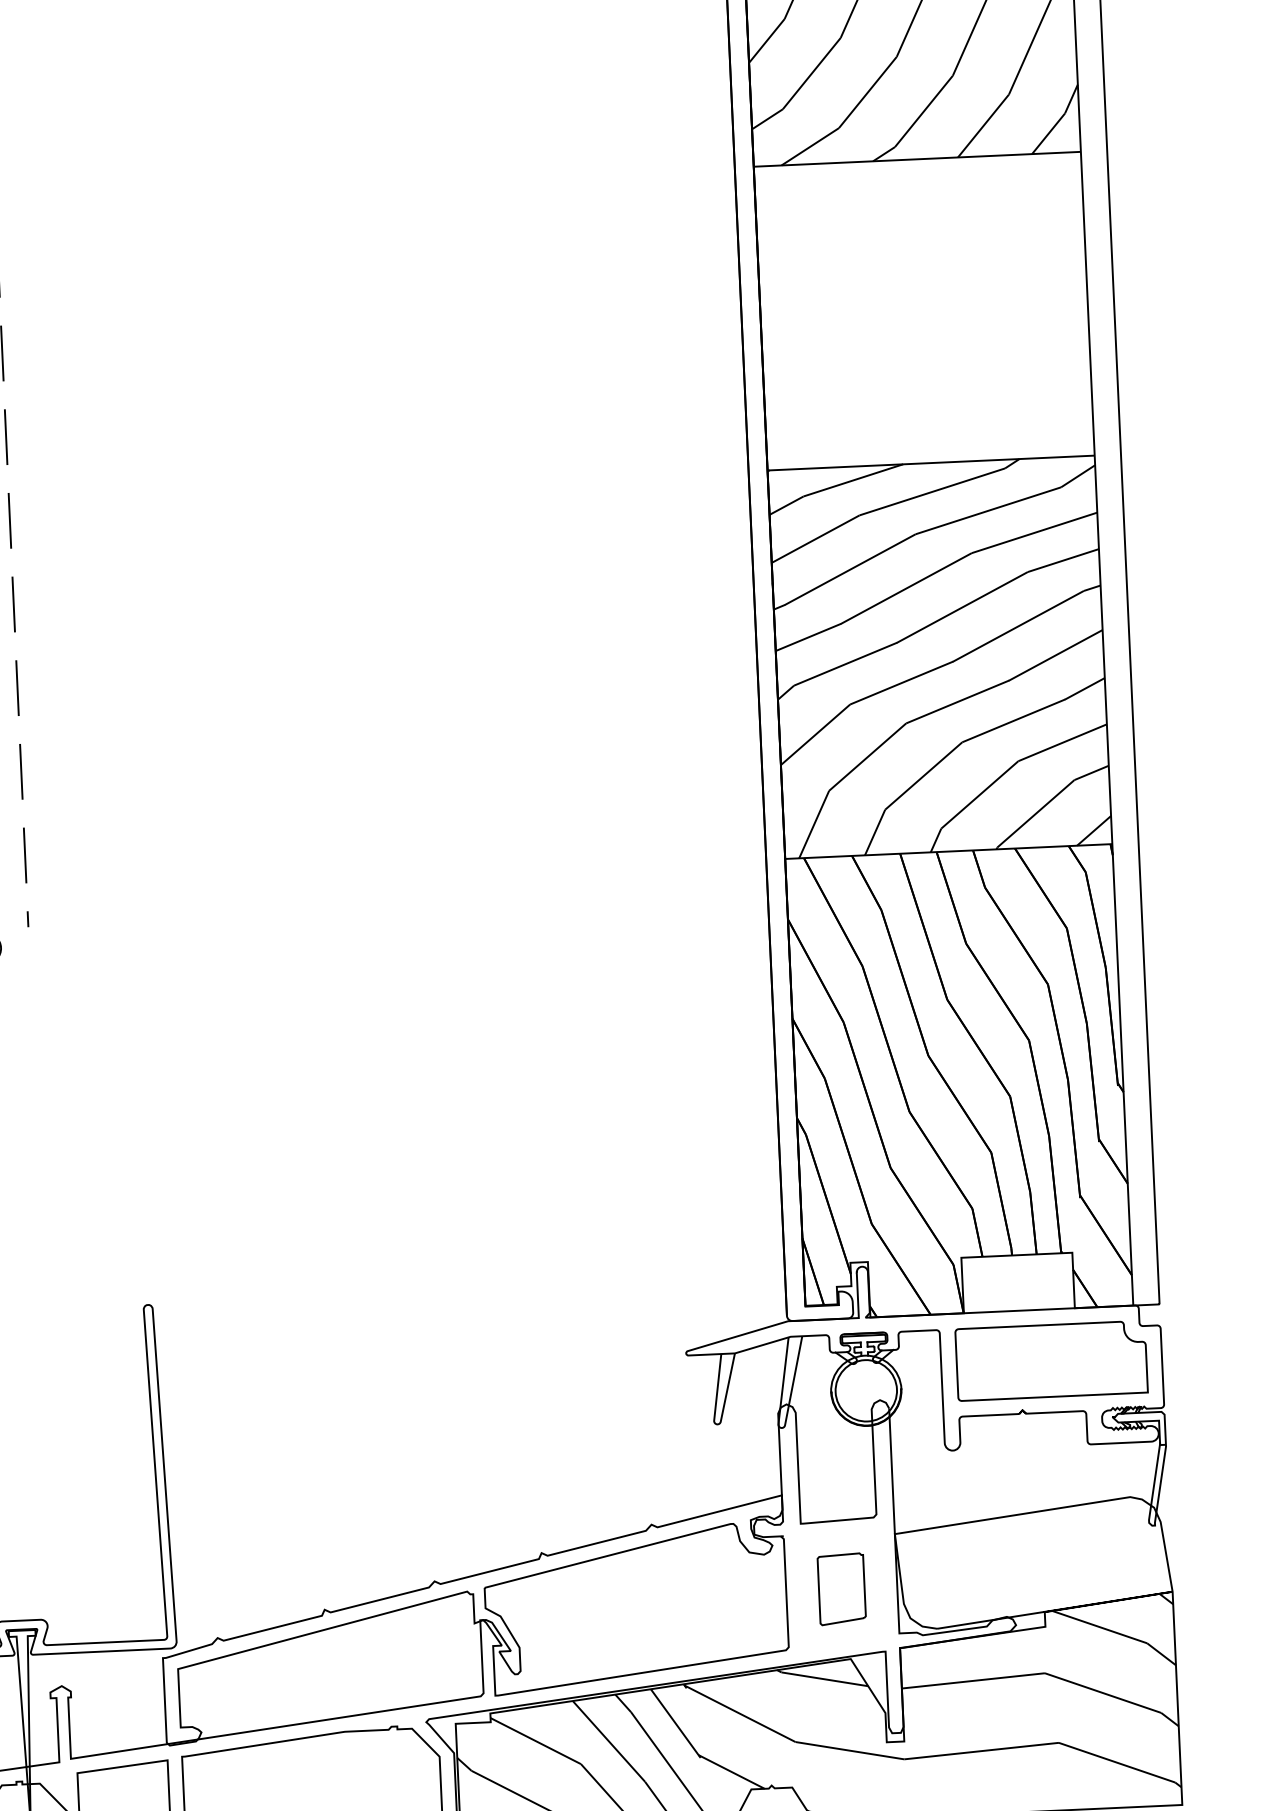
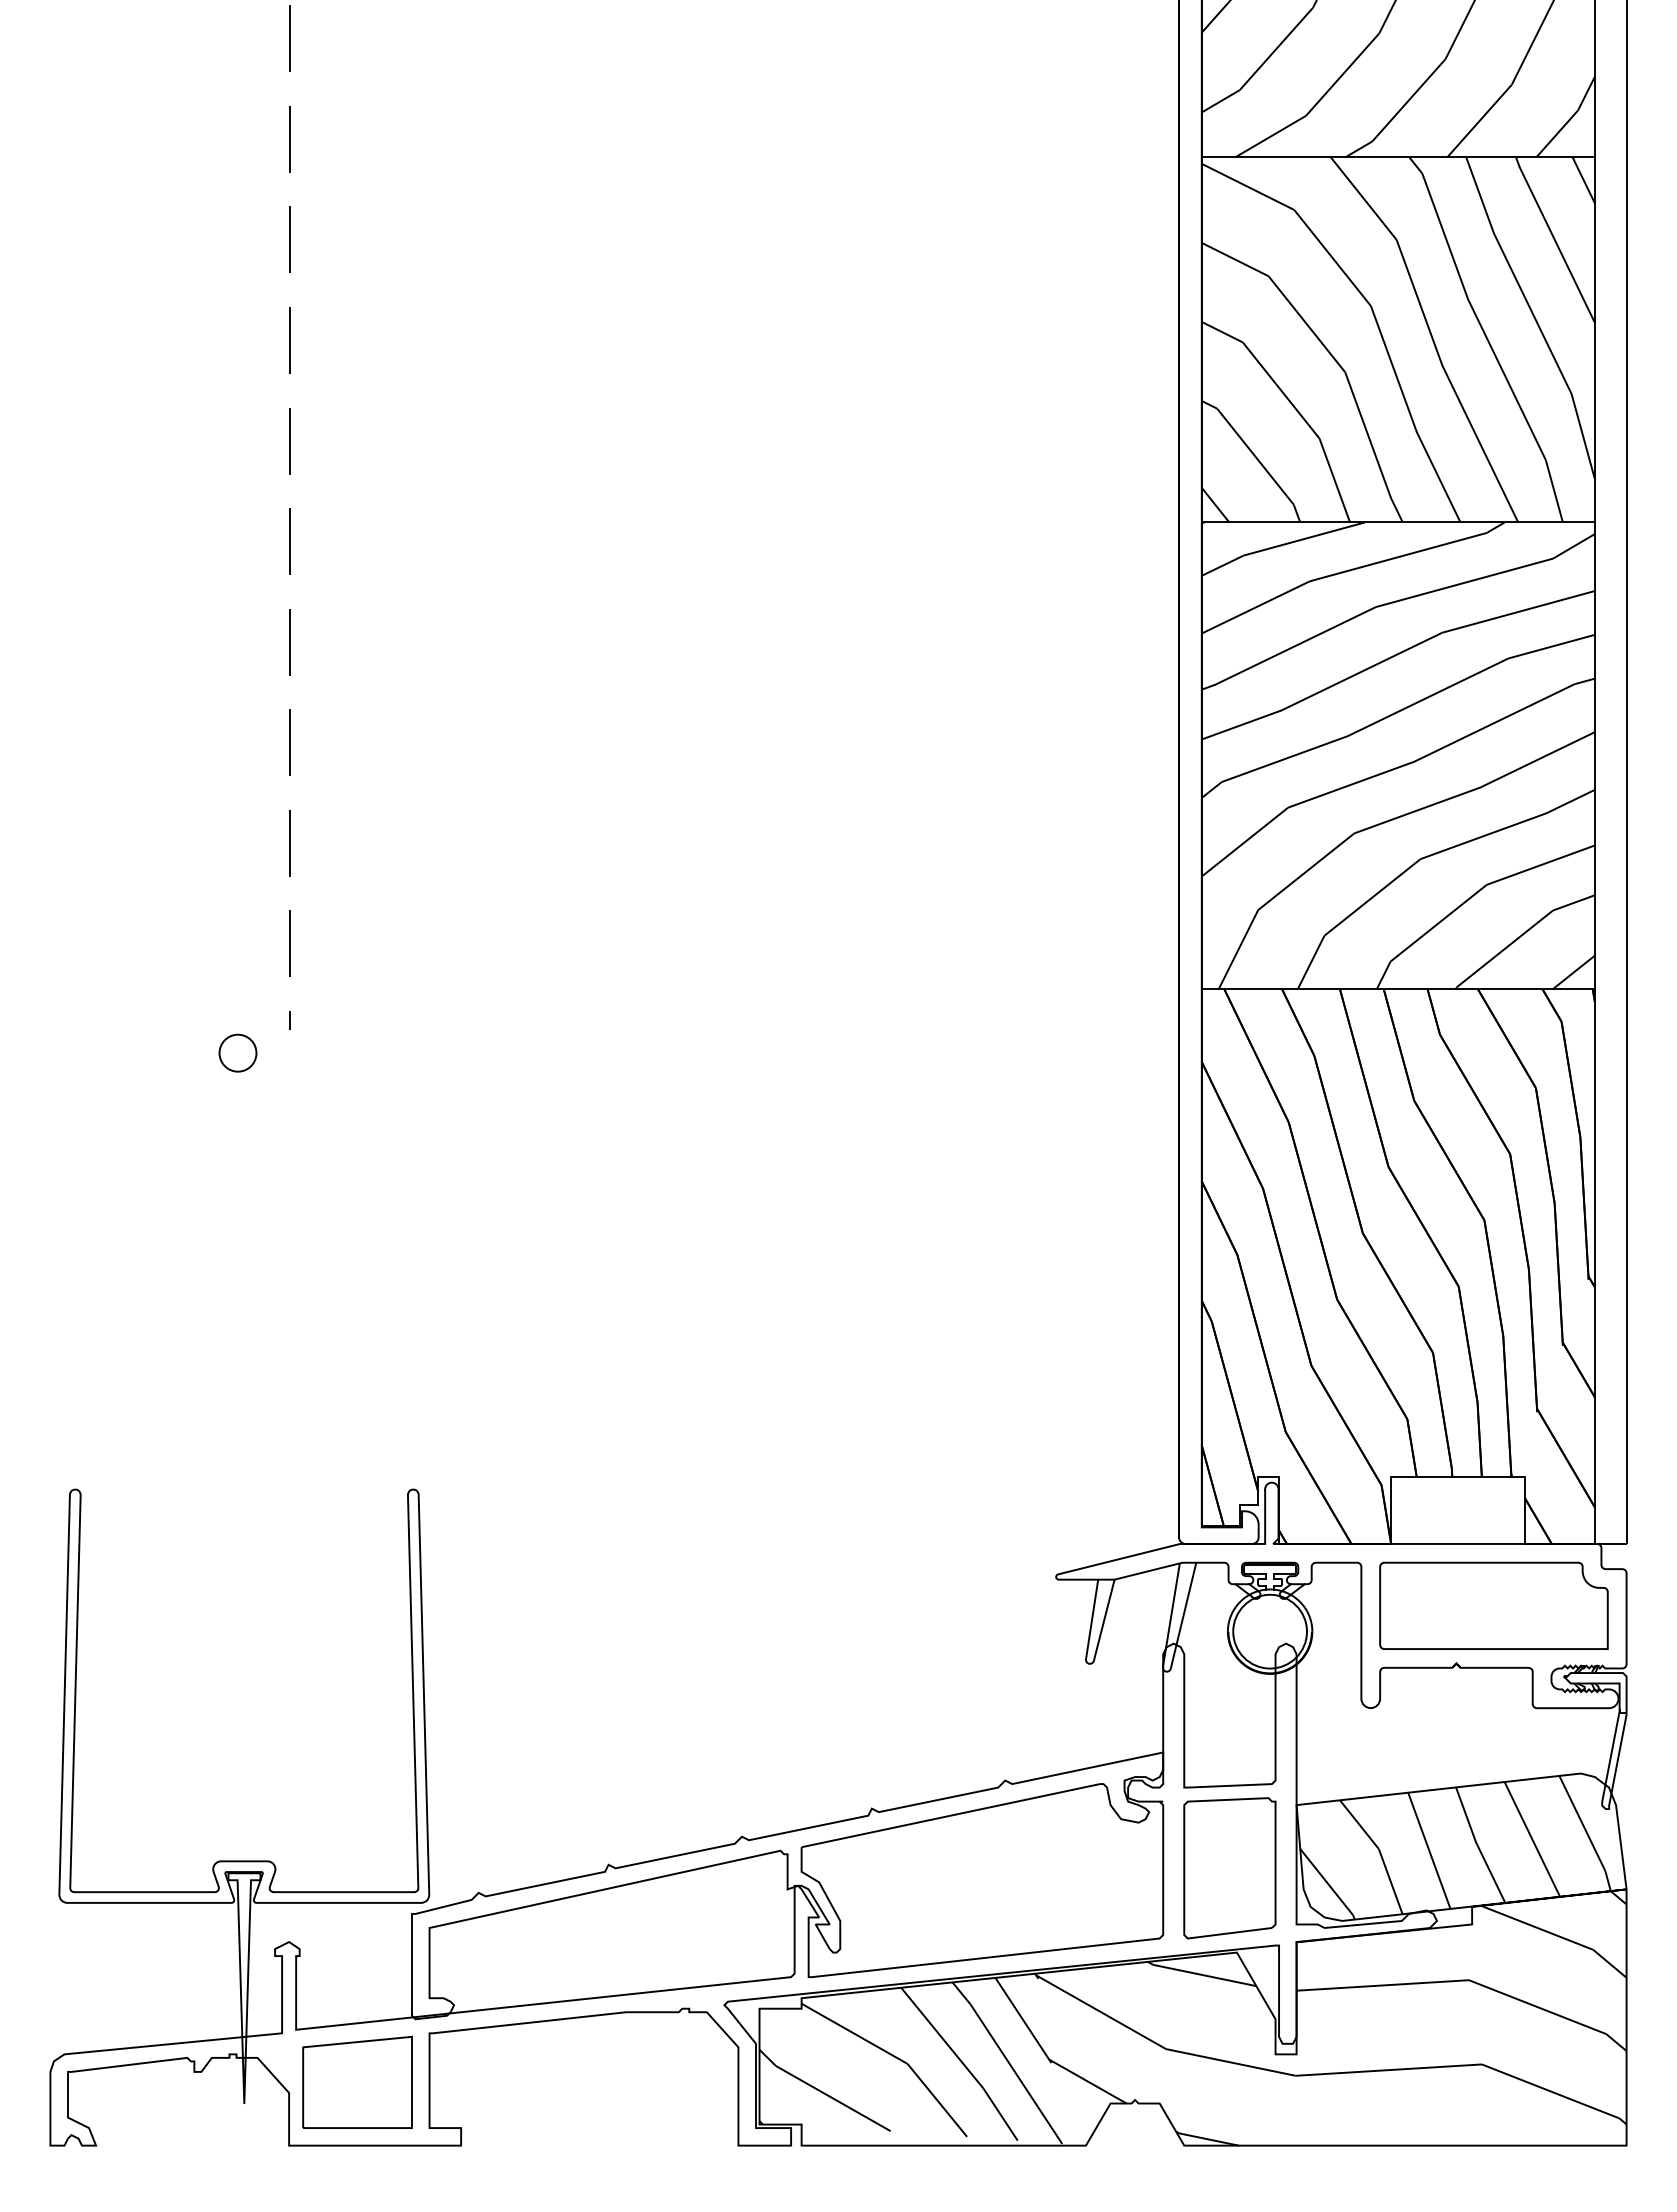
hatch: (923, 310) -> (1397, 339), added
hatch: (1028, 1563) -> (1455, 1847), added
part: (841, 1589) -> (1229, 1868), size x1.67

